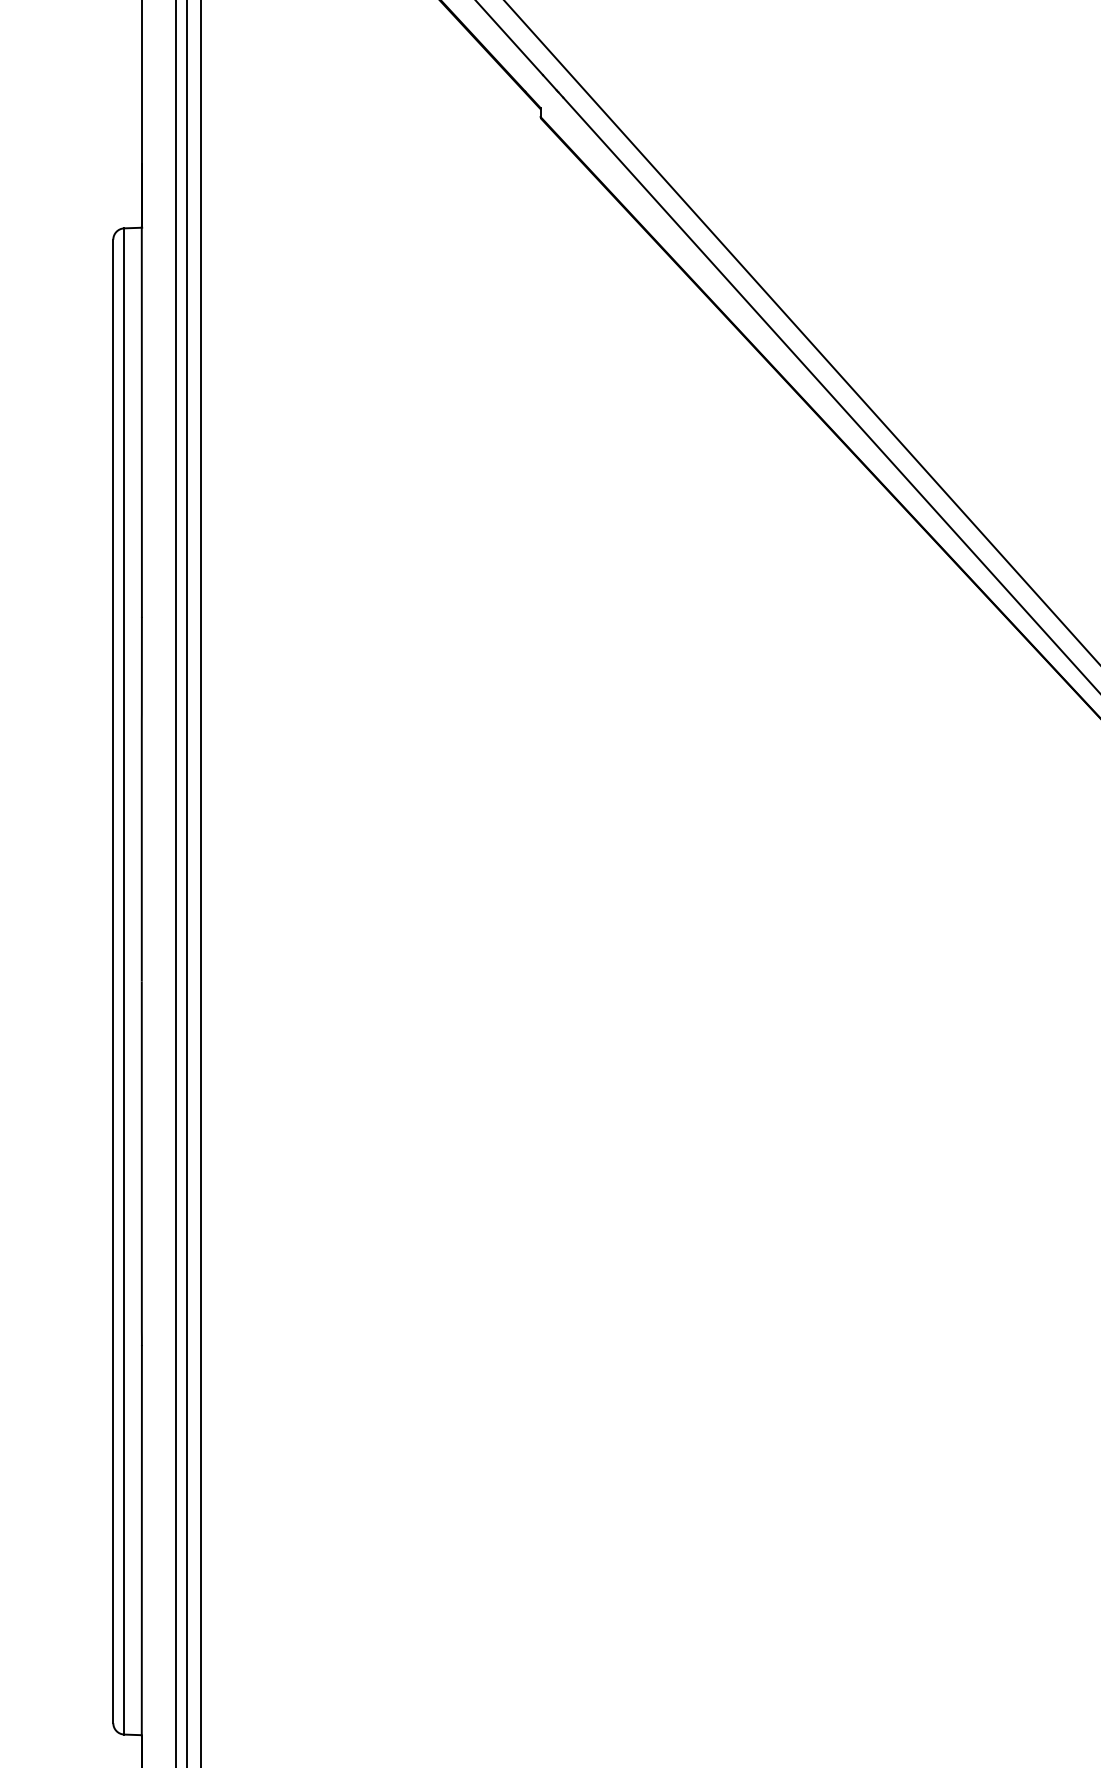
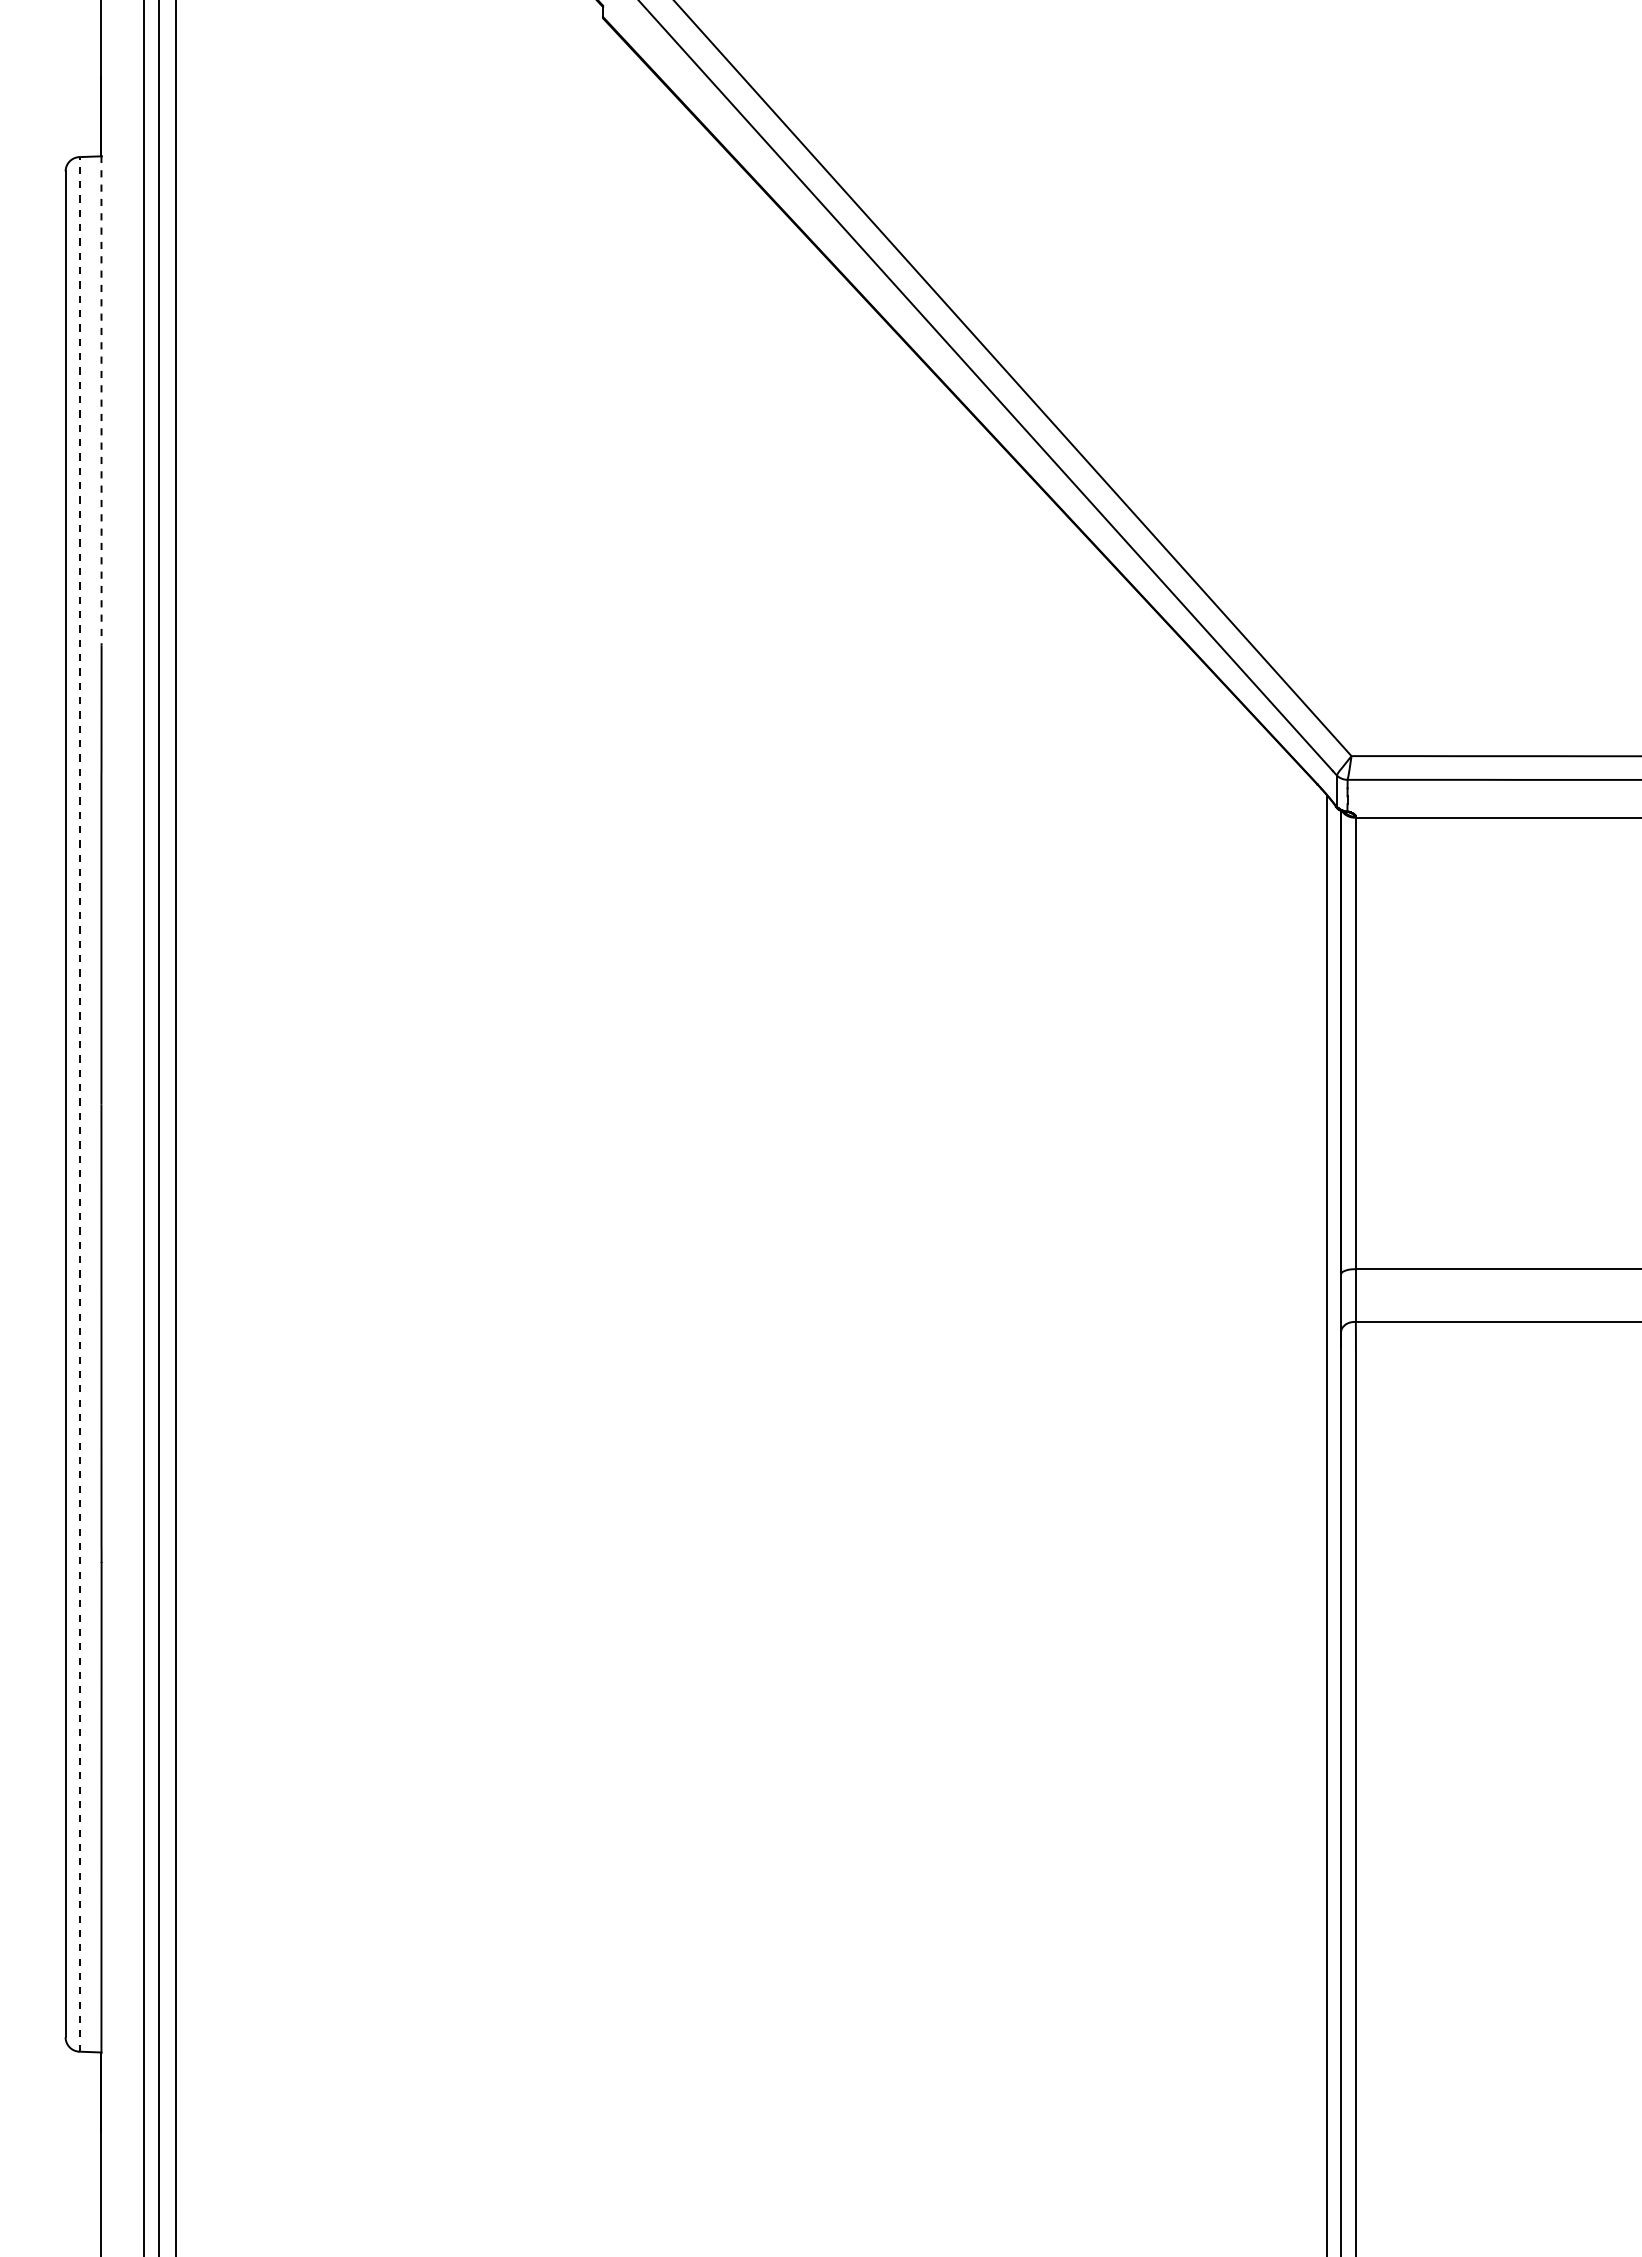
line: (141, 421) -> (101, 400), solid -> dashed
line: (124, 980) -> (79, 1103), solid -> dashed

